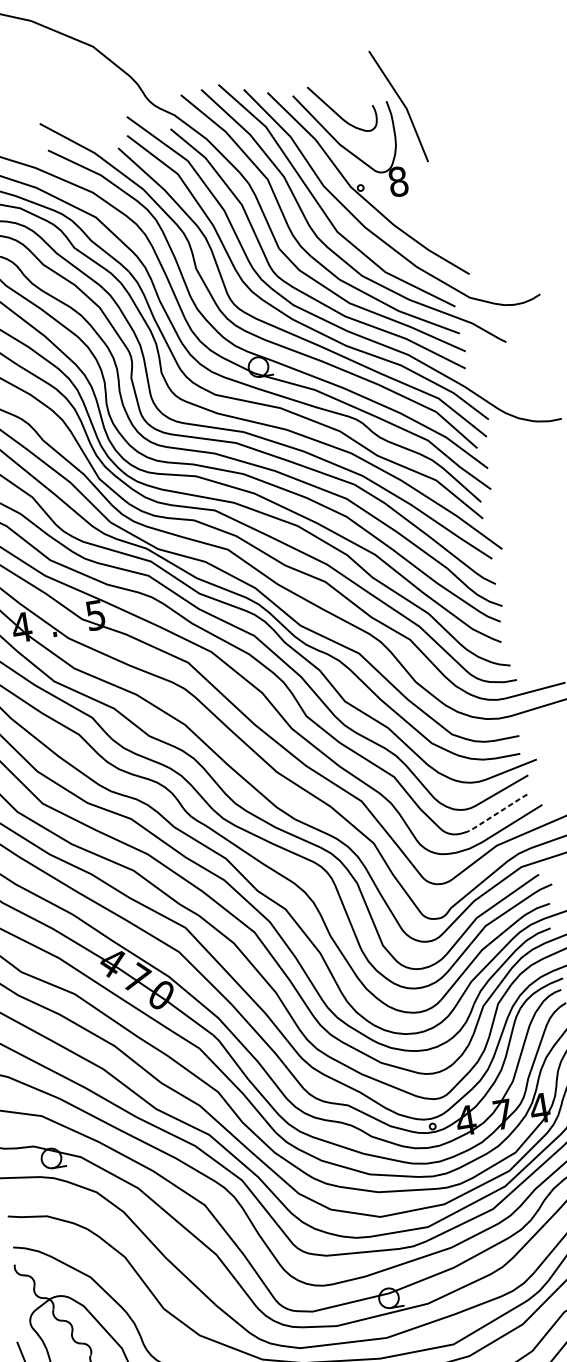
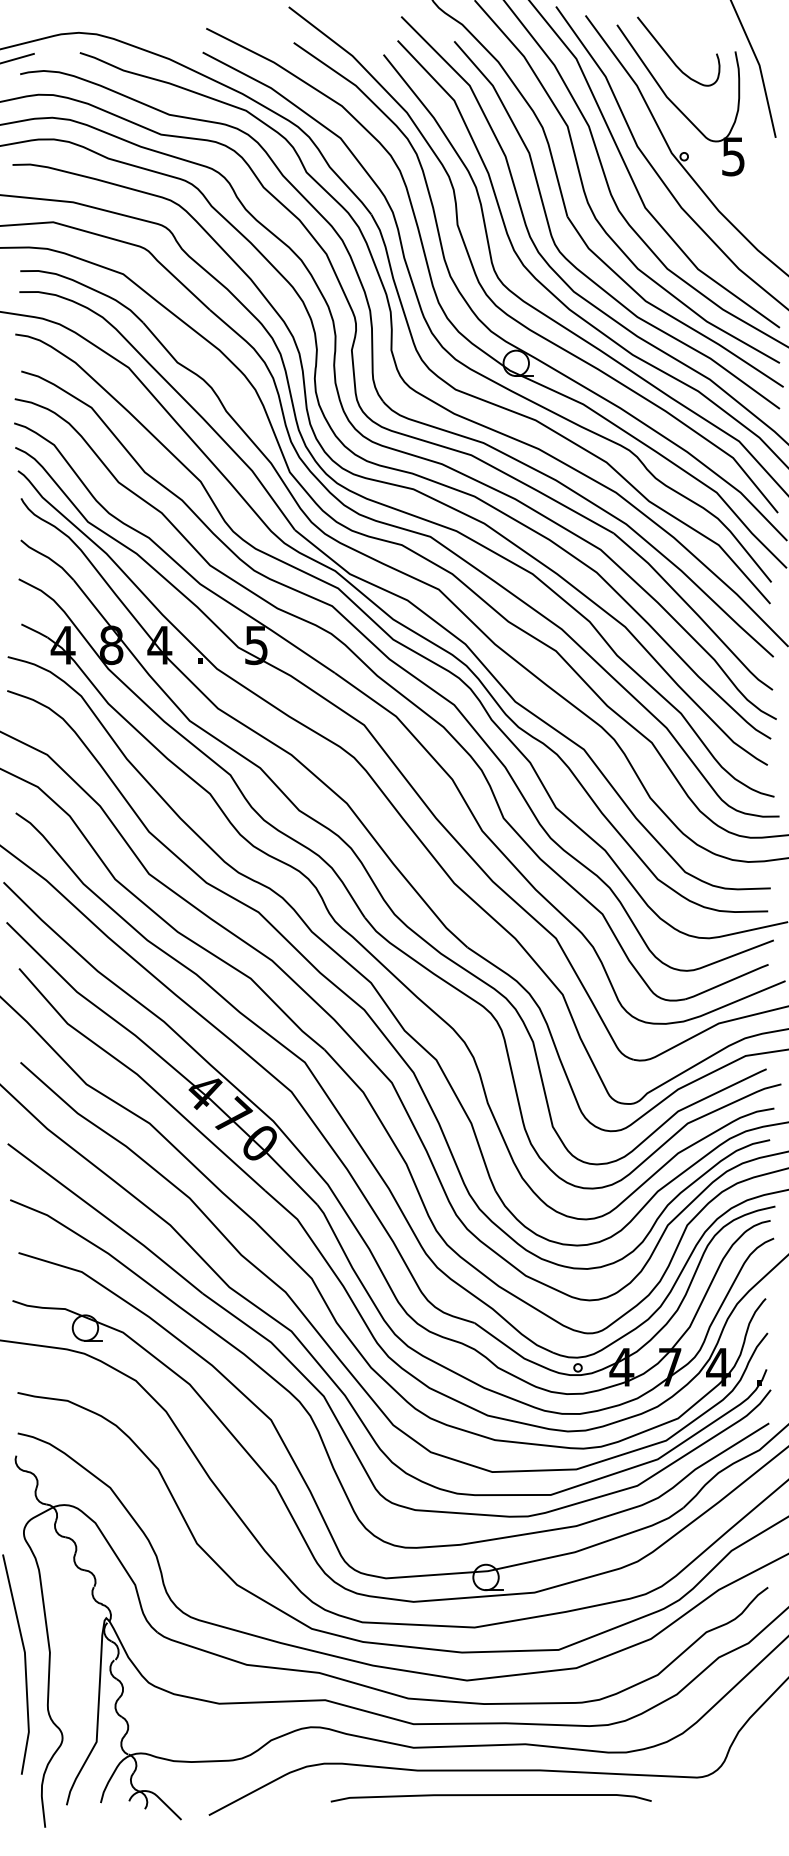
text: (398, 181) -> (733, 156), 8 -> 5
line: (498, 813) -> (727, 982), dashed -> solid

